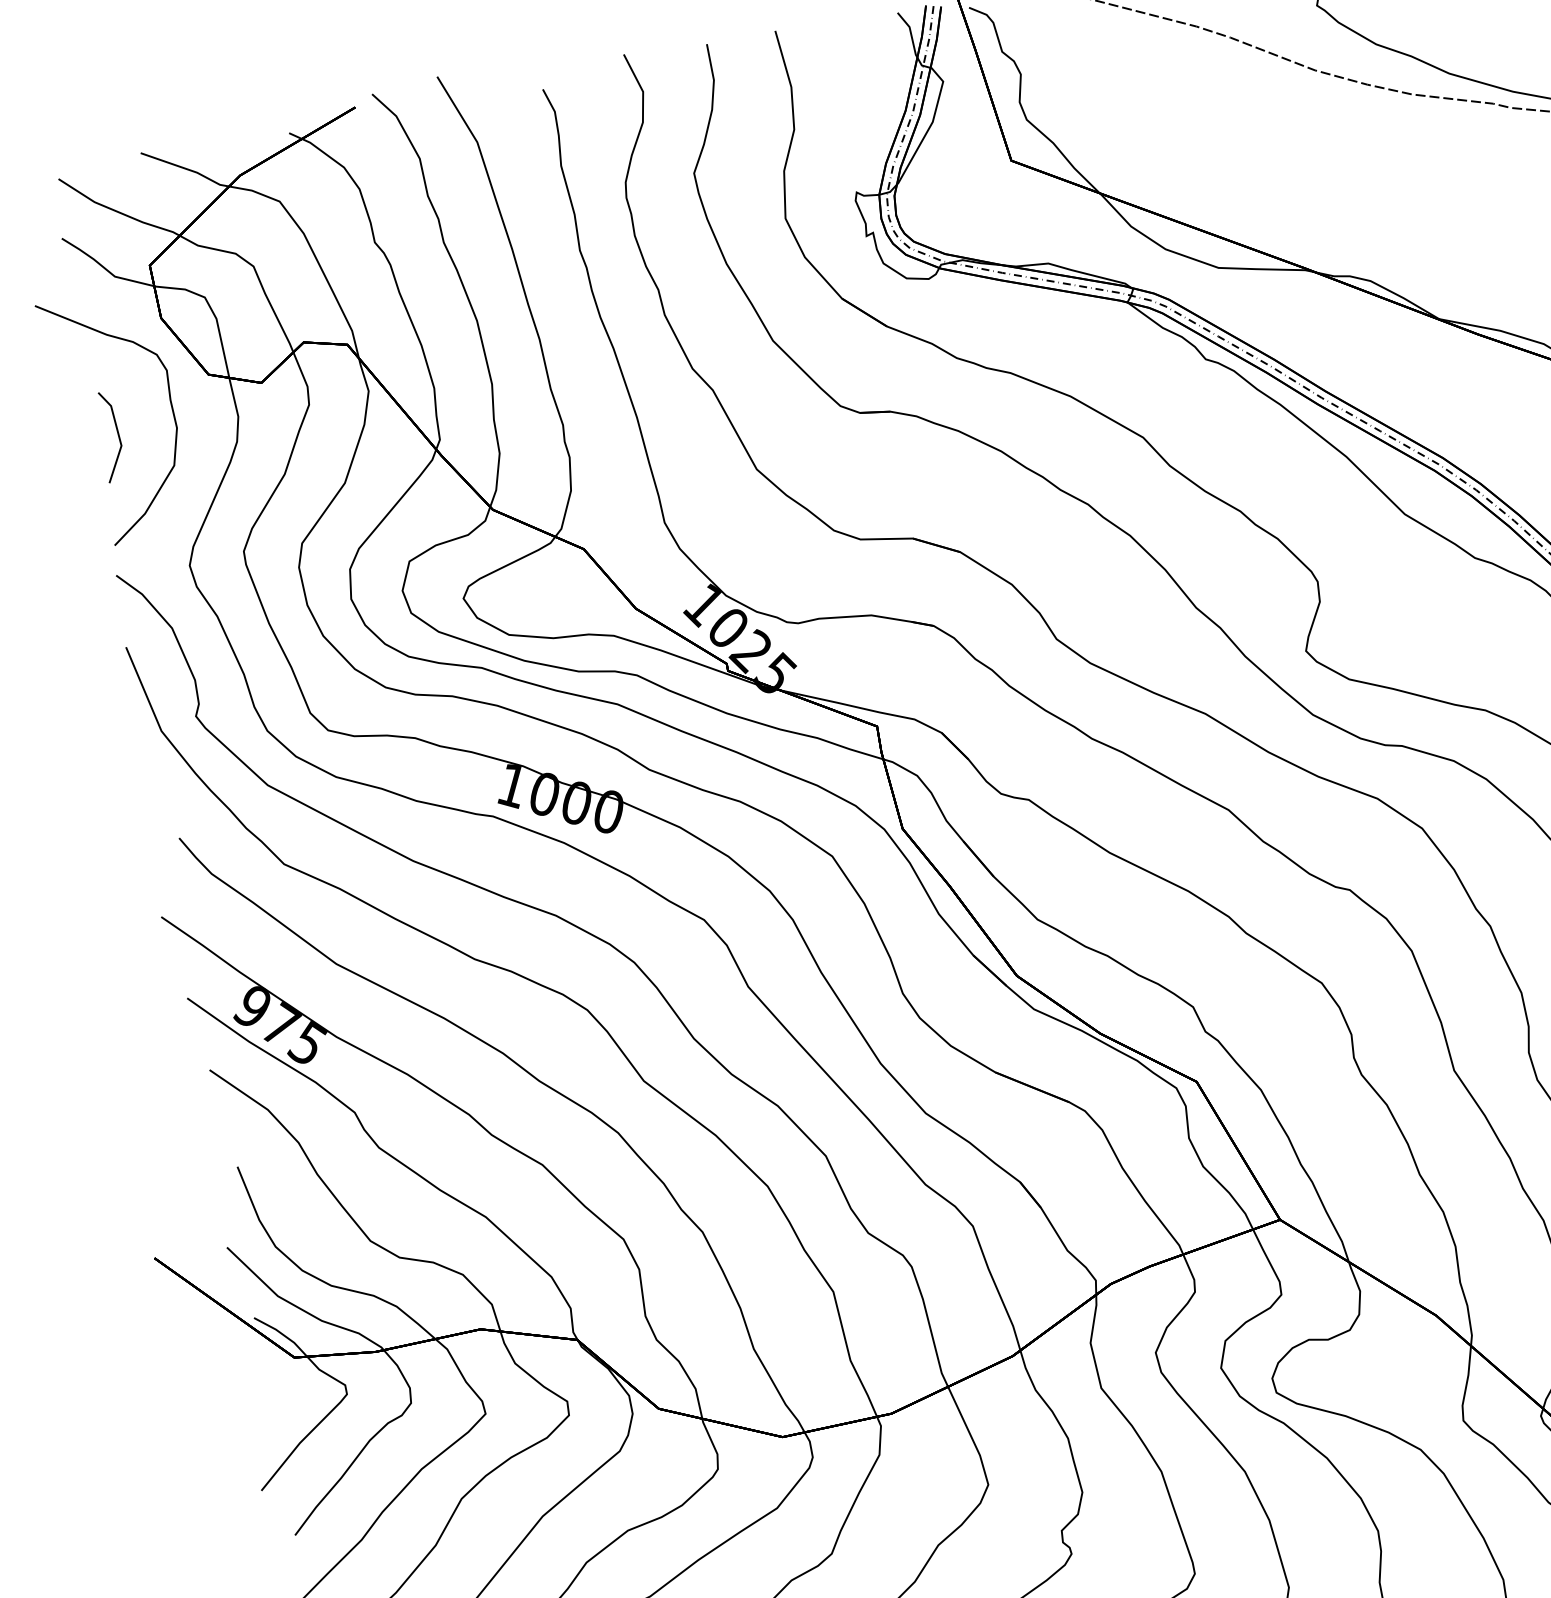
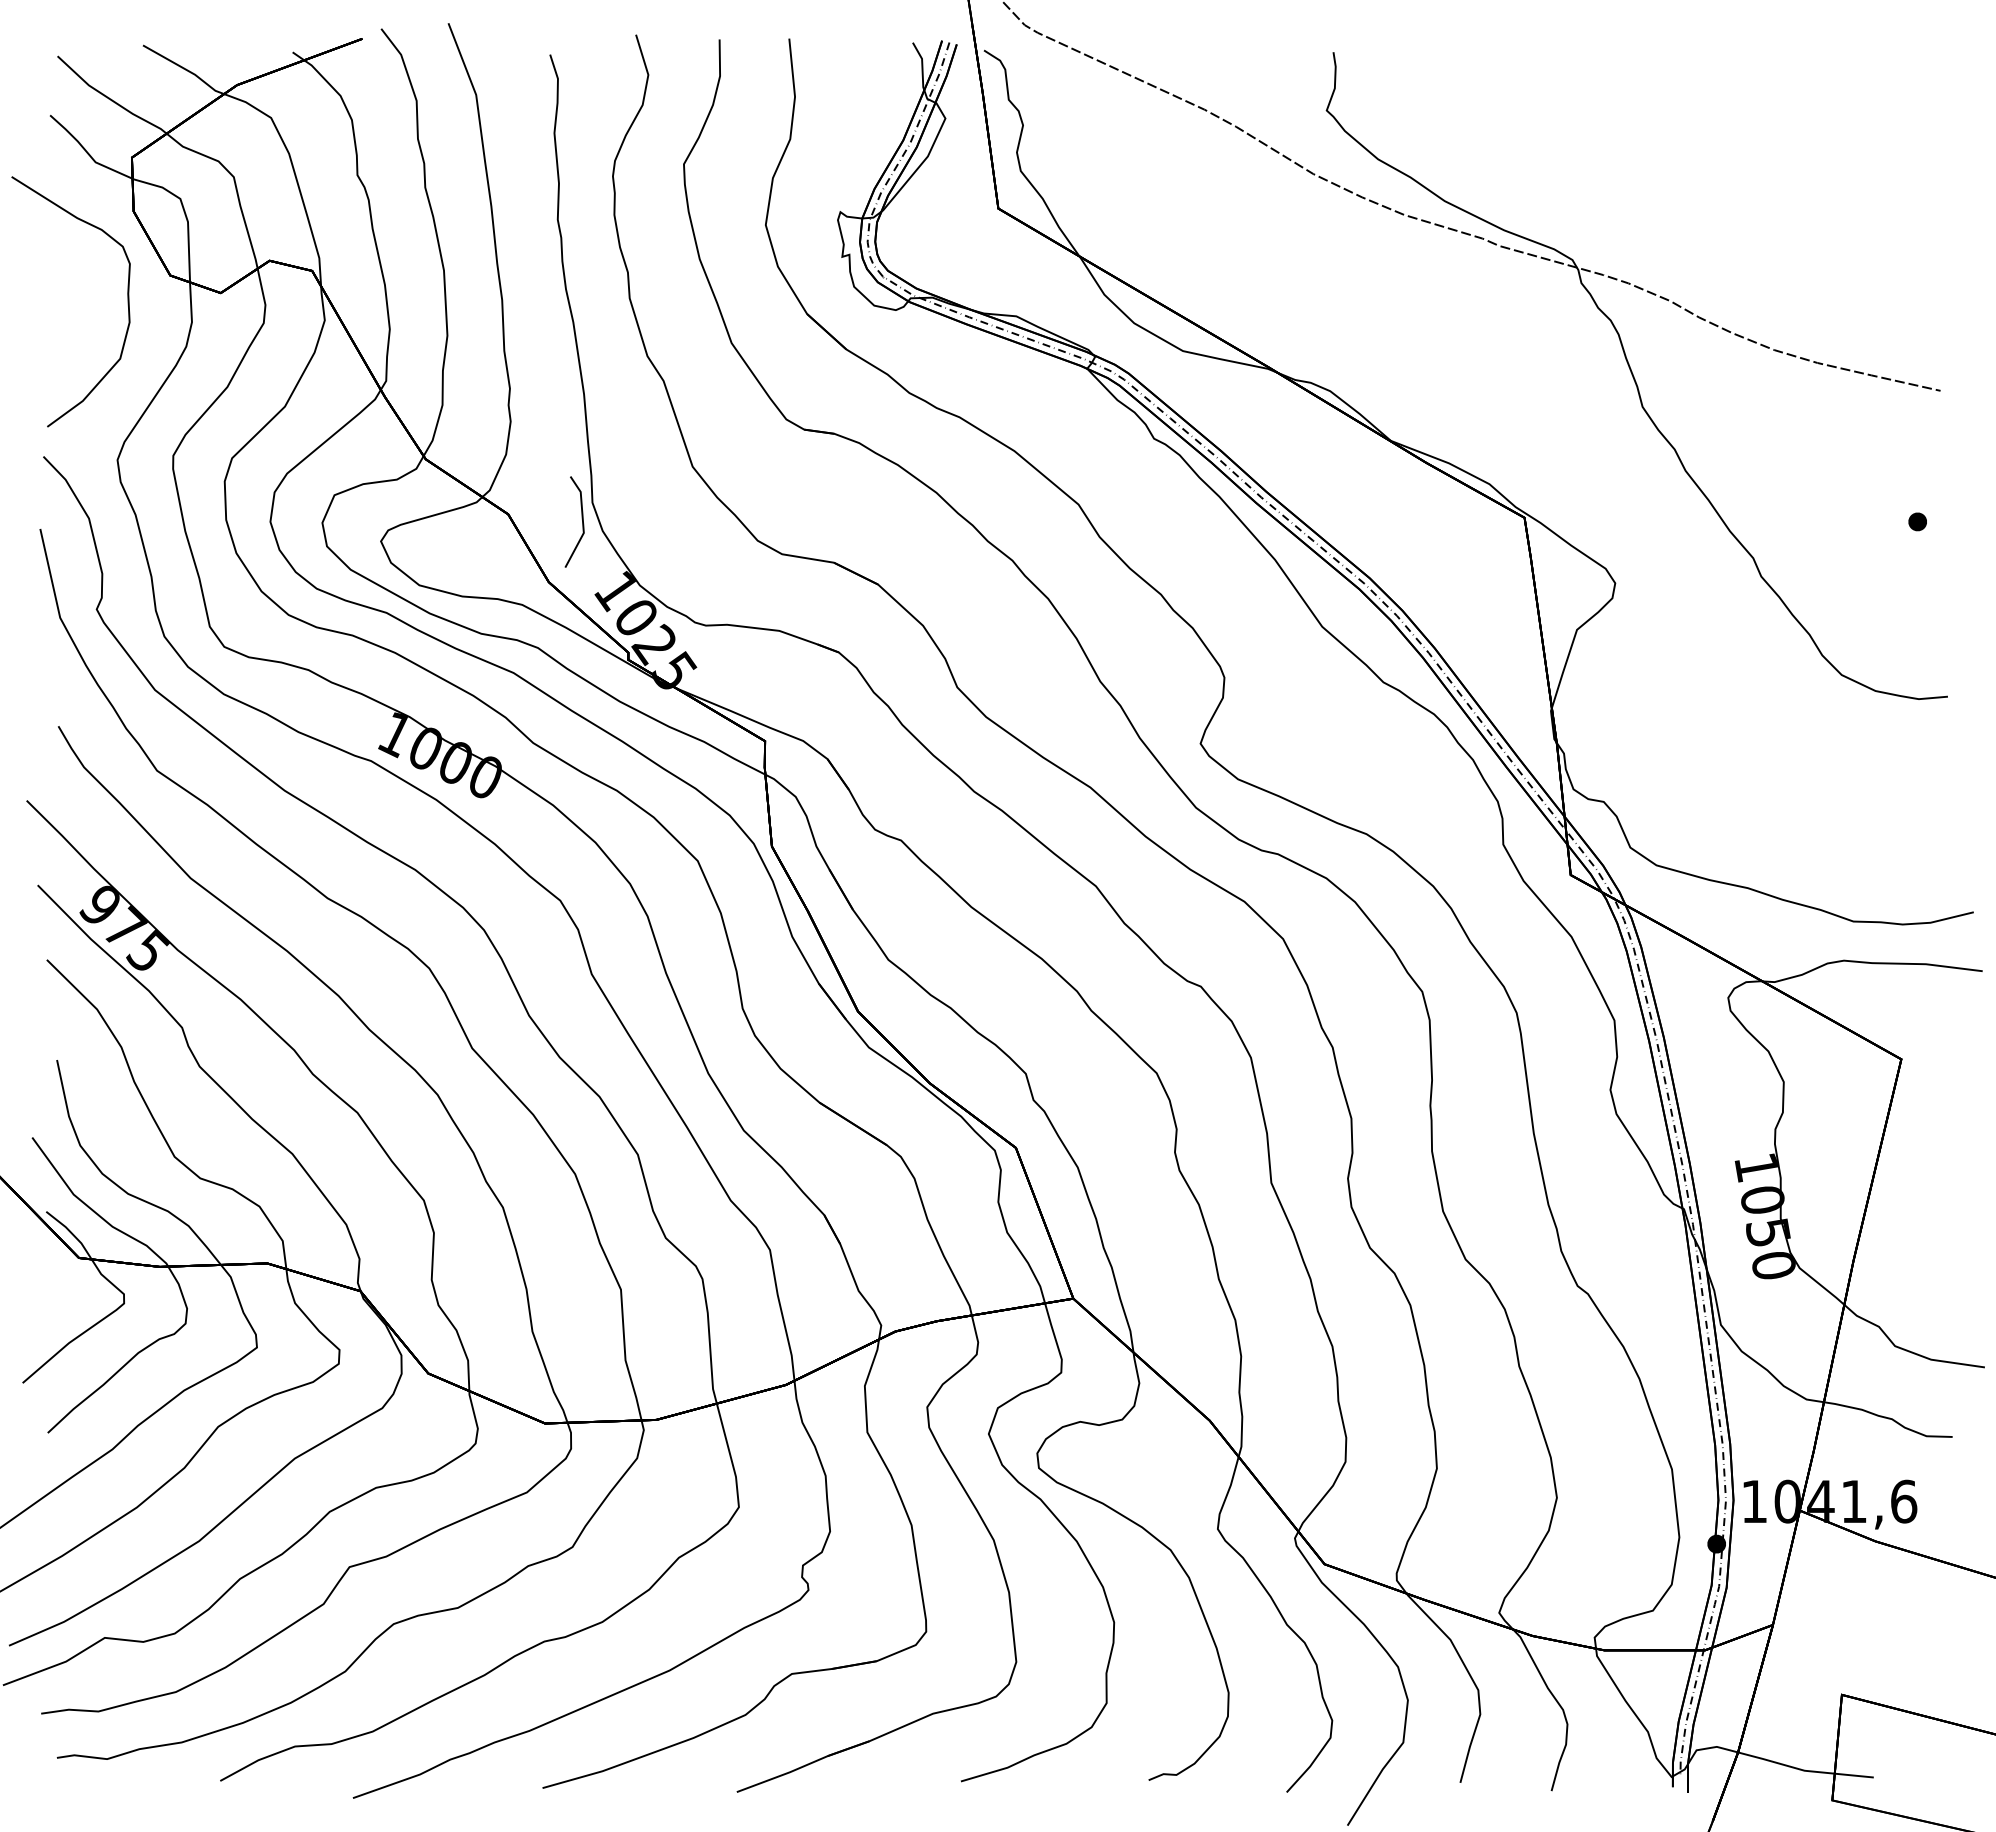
line: (116, 432) -> (581, 519), moved

